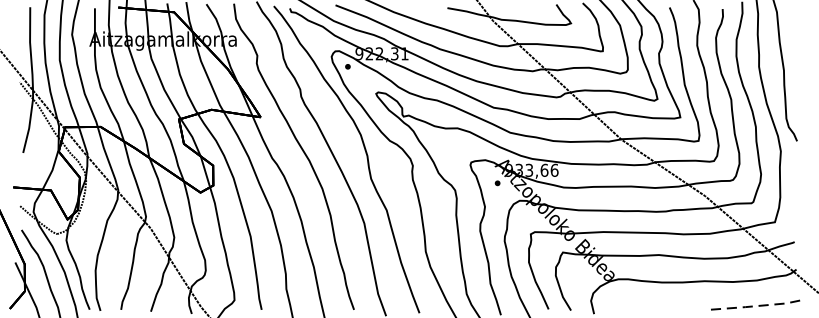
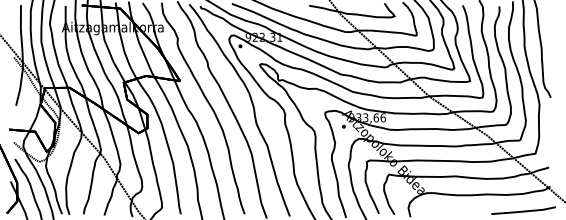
line: (757, 305) -> (523, 211), dashed -> solid

